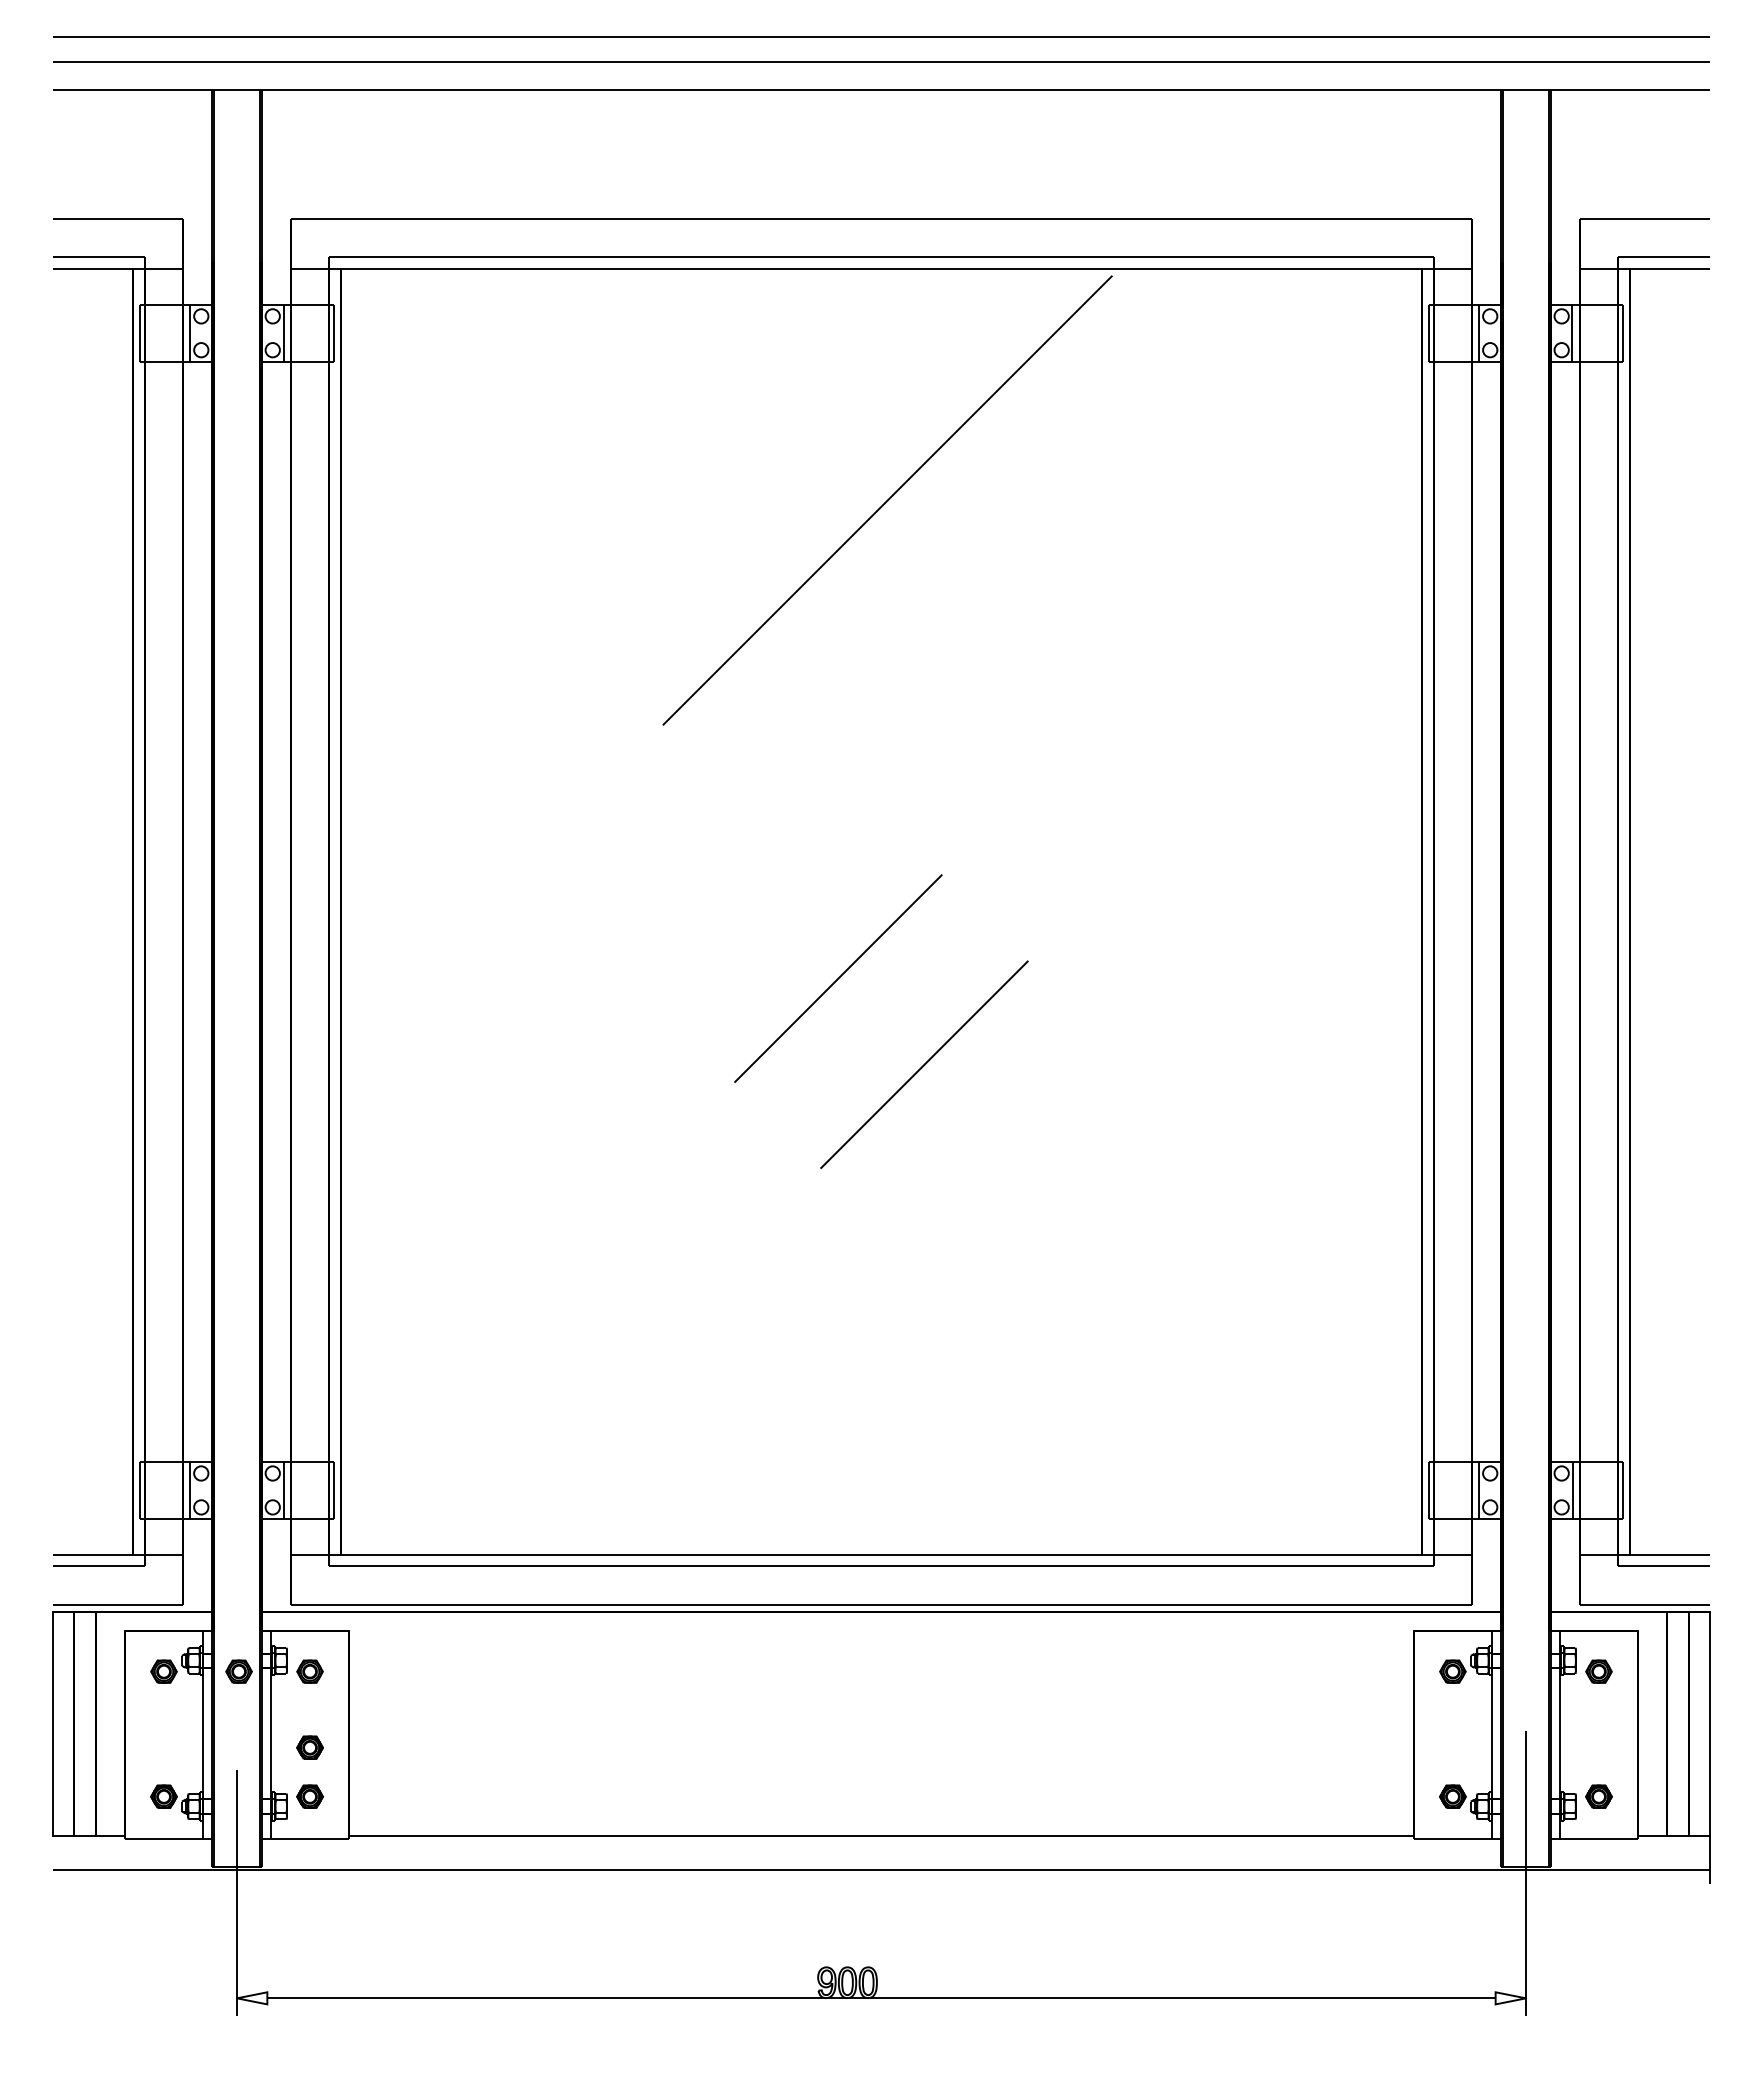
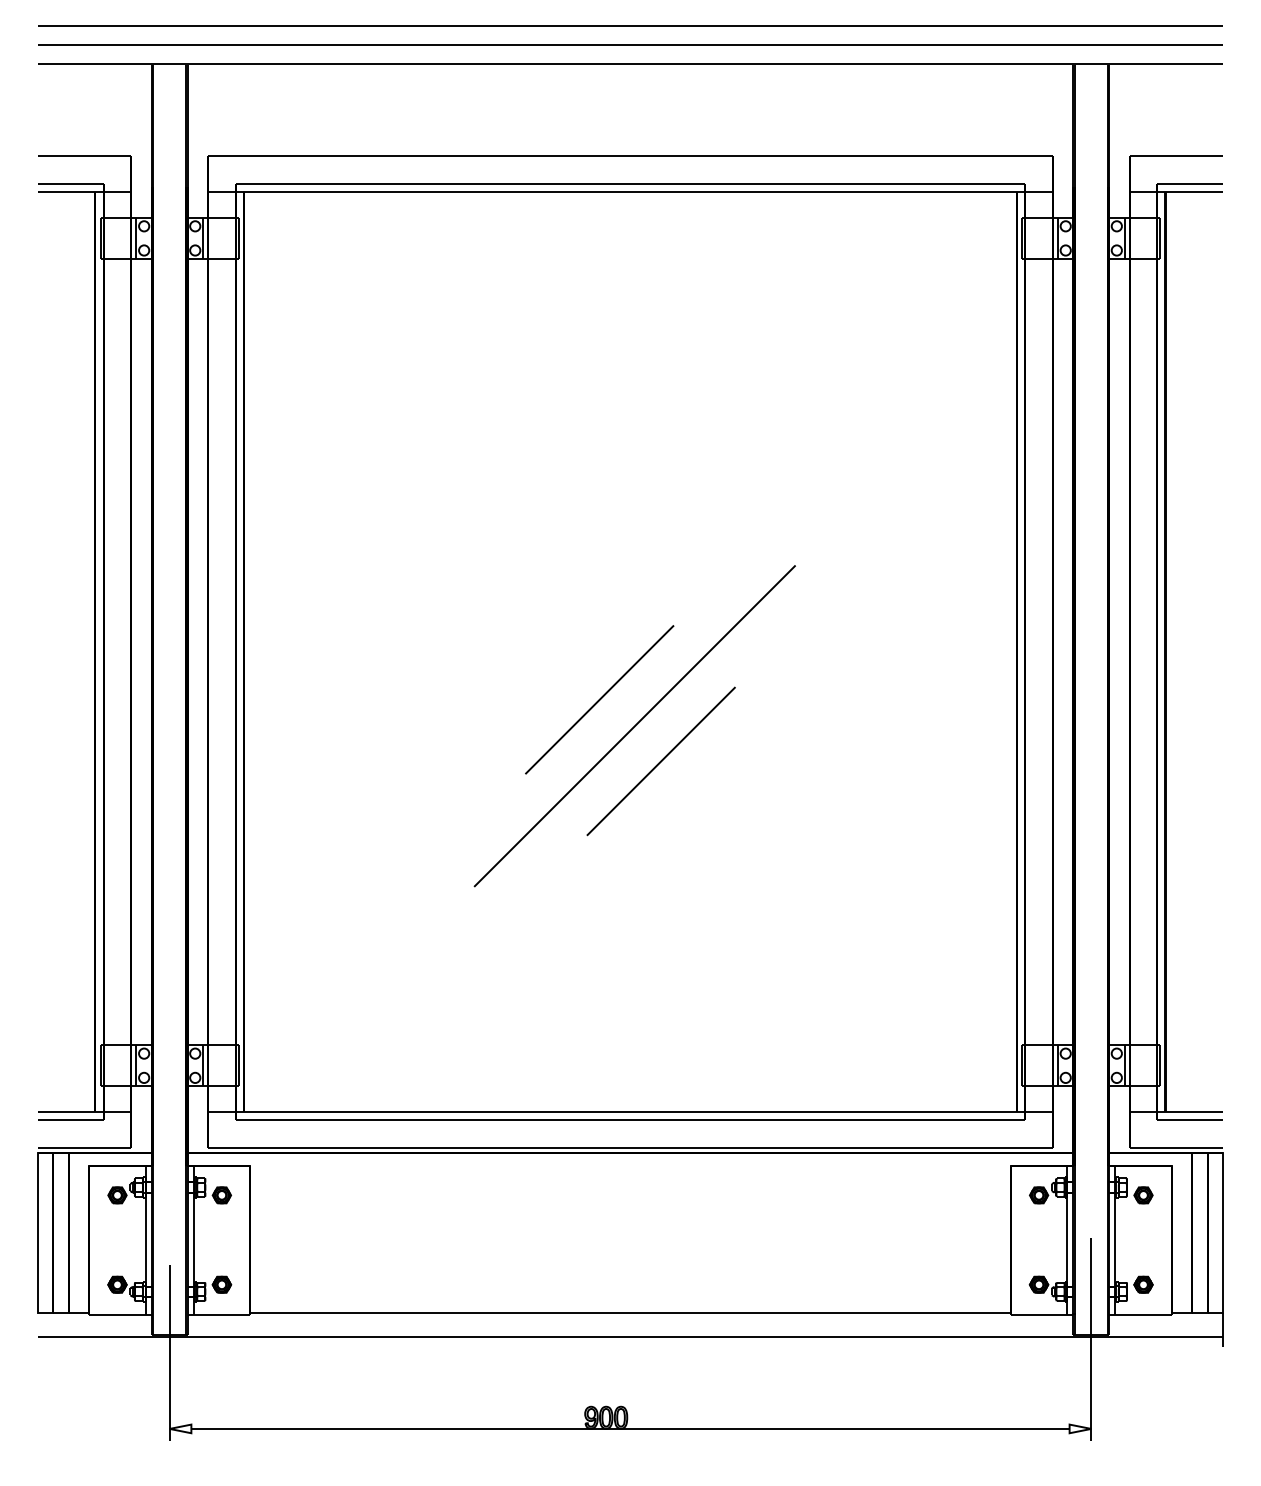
line: (887, 500) -> (634, 726), moved
part: (238, 1671) -> (170, 1195), removed
part: (309, 1747) -> (221, 1249), removed

